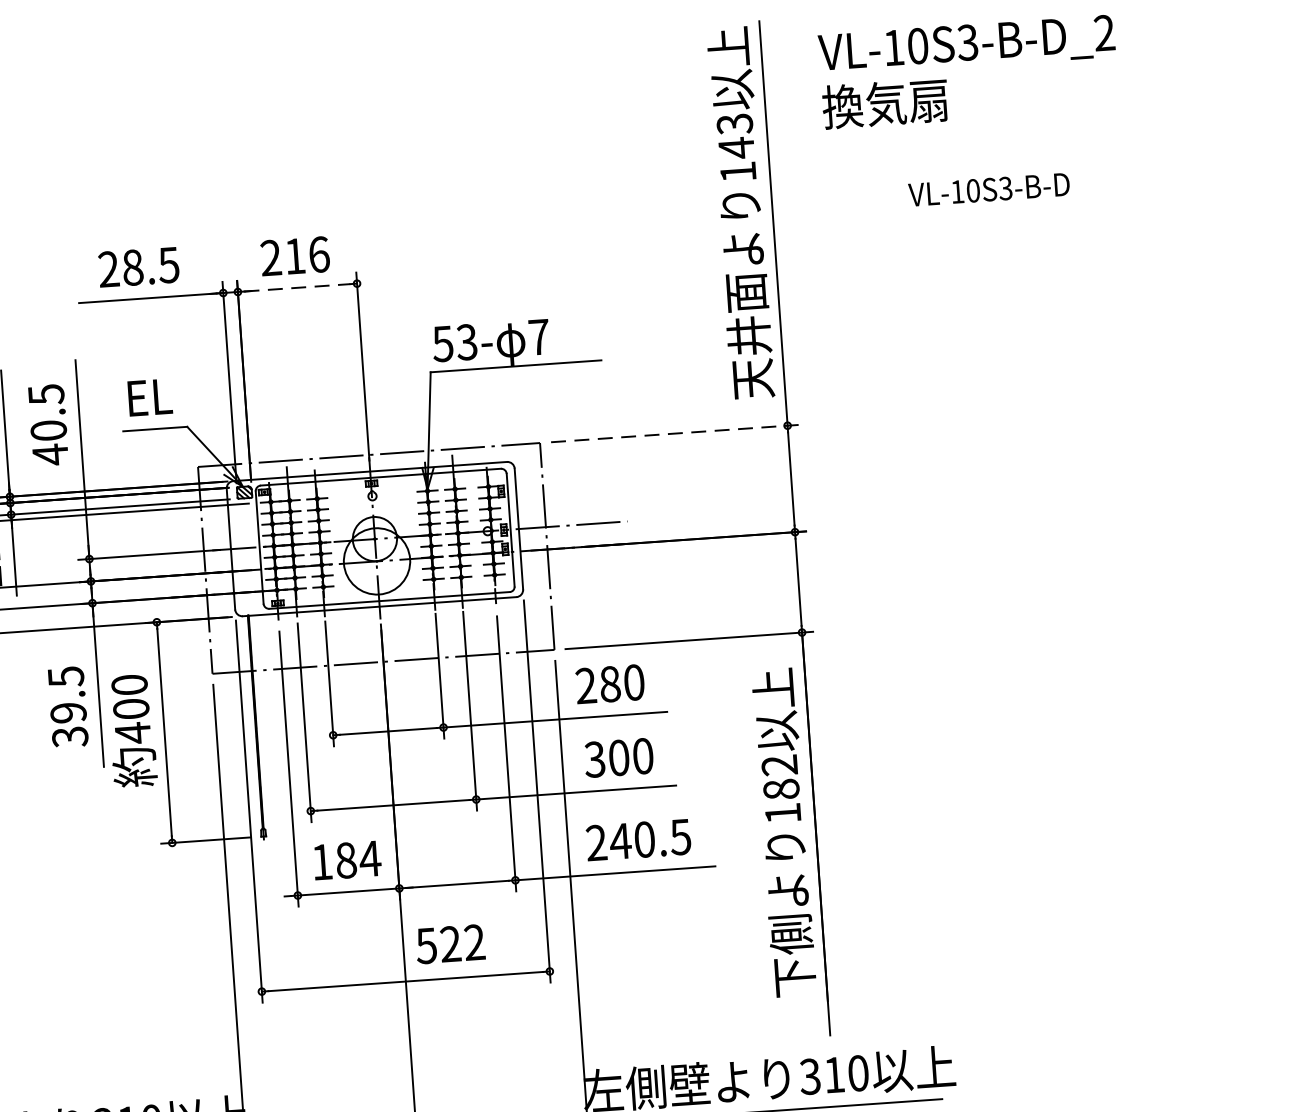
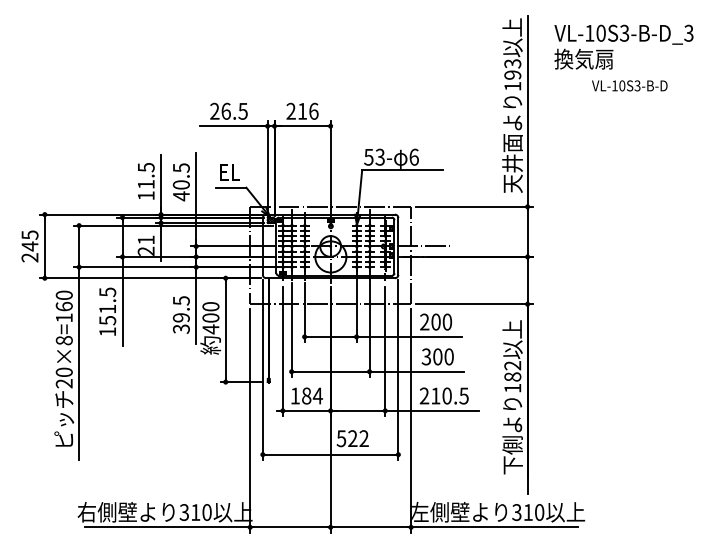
text: (1103, 33) -> (688, 33), VL-10S3-B-D_2 -> VL-10S3-B-D_3
text: (735, 148) -> (512, 75), 143 -> 193
text: (988, 188) -> (629, 85), moved
text: (131, 265) -> (225, 110), 28.5 -> 26.5
line: (297, 288) -> (302, 126), dashed -> solid
text: (537, 335) -> (413, 156), 7 -> 6
line: (676, 432) -> (475, 206), dashed -> solid
text: (609, 685) -> (435, 322), 280 -> 200
text: (619, 840) -> (435, 395), 240.5 -> 210.5

